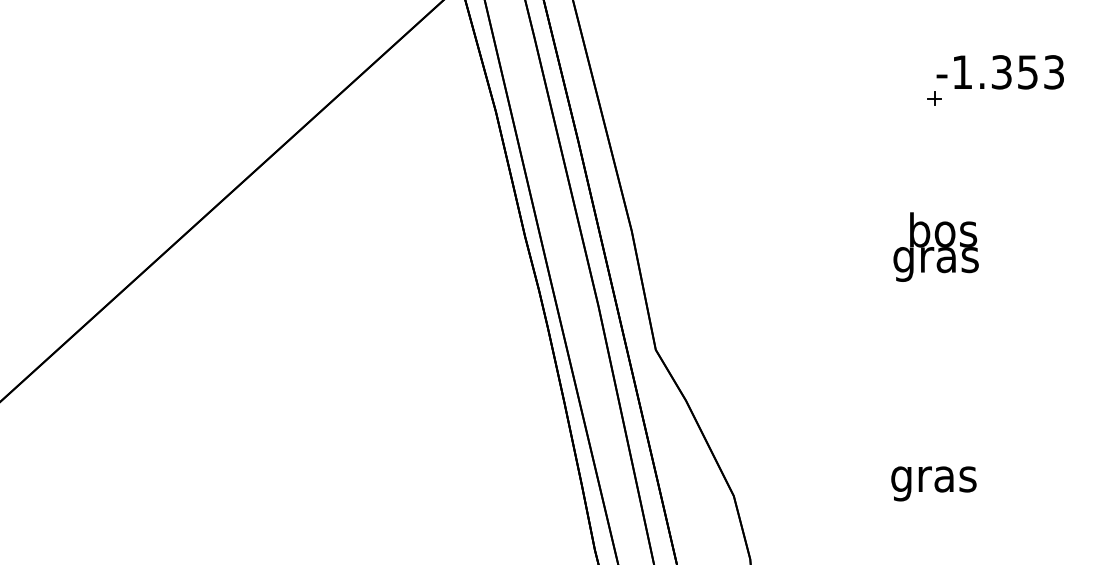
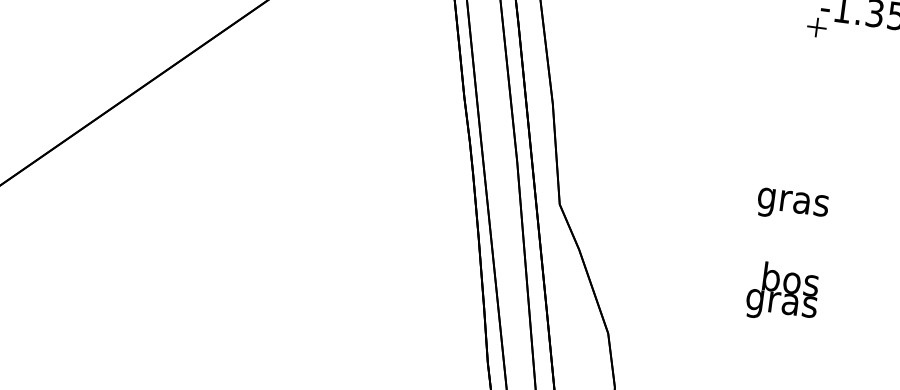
part: (934, 98) -> (816, 27), size x1.6
text: (935, 246) -> (782, 292), moved
text: (933, 483) -> (792, 205), moved

